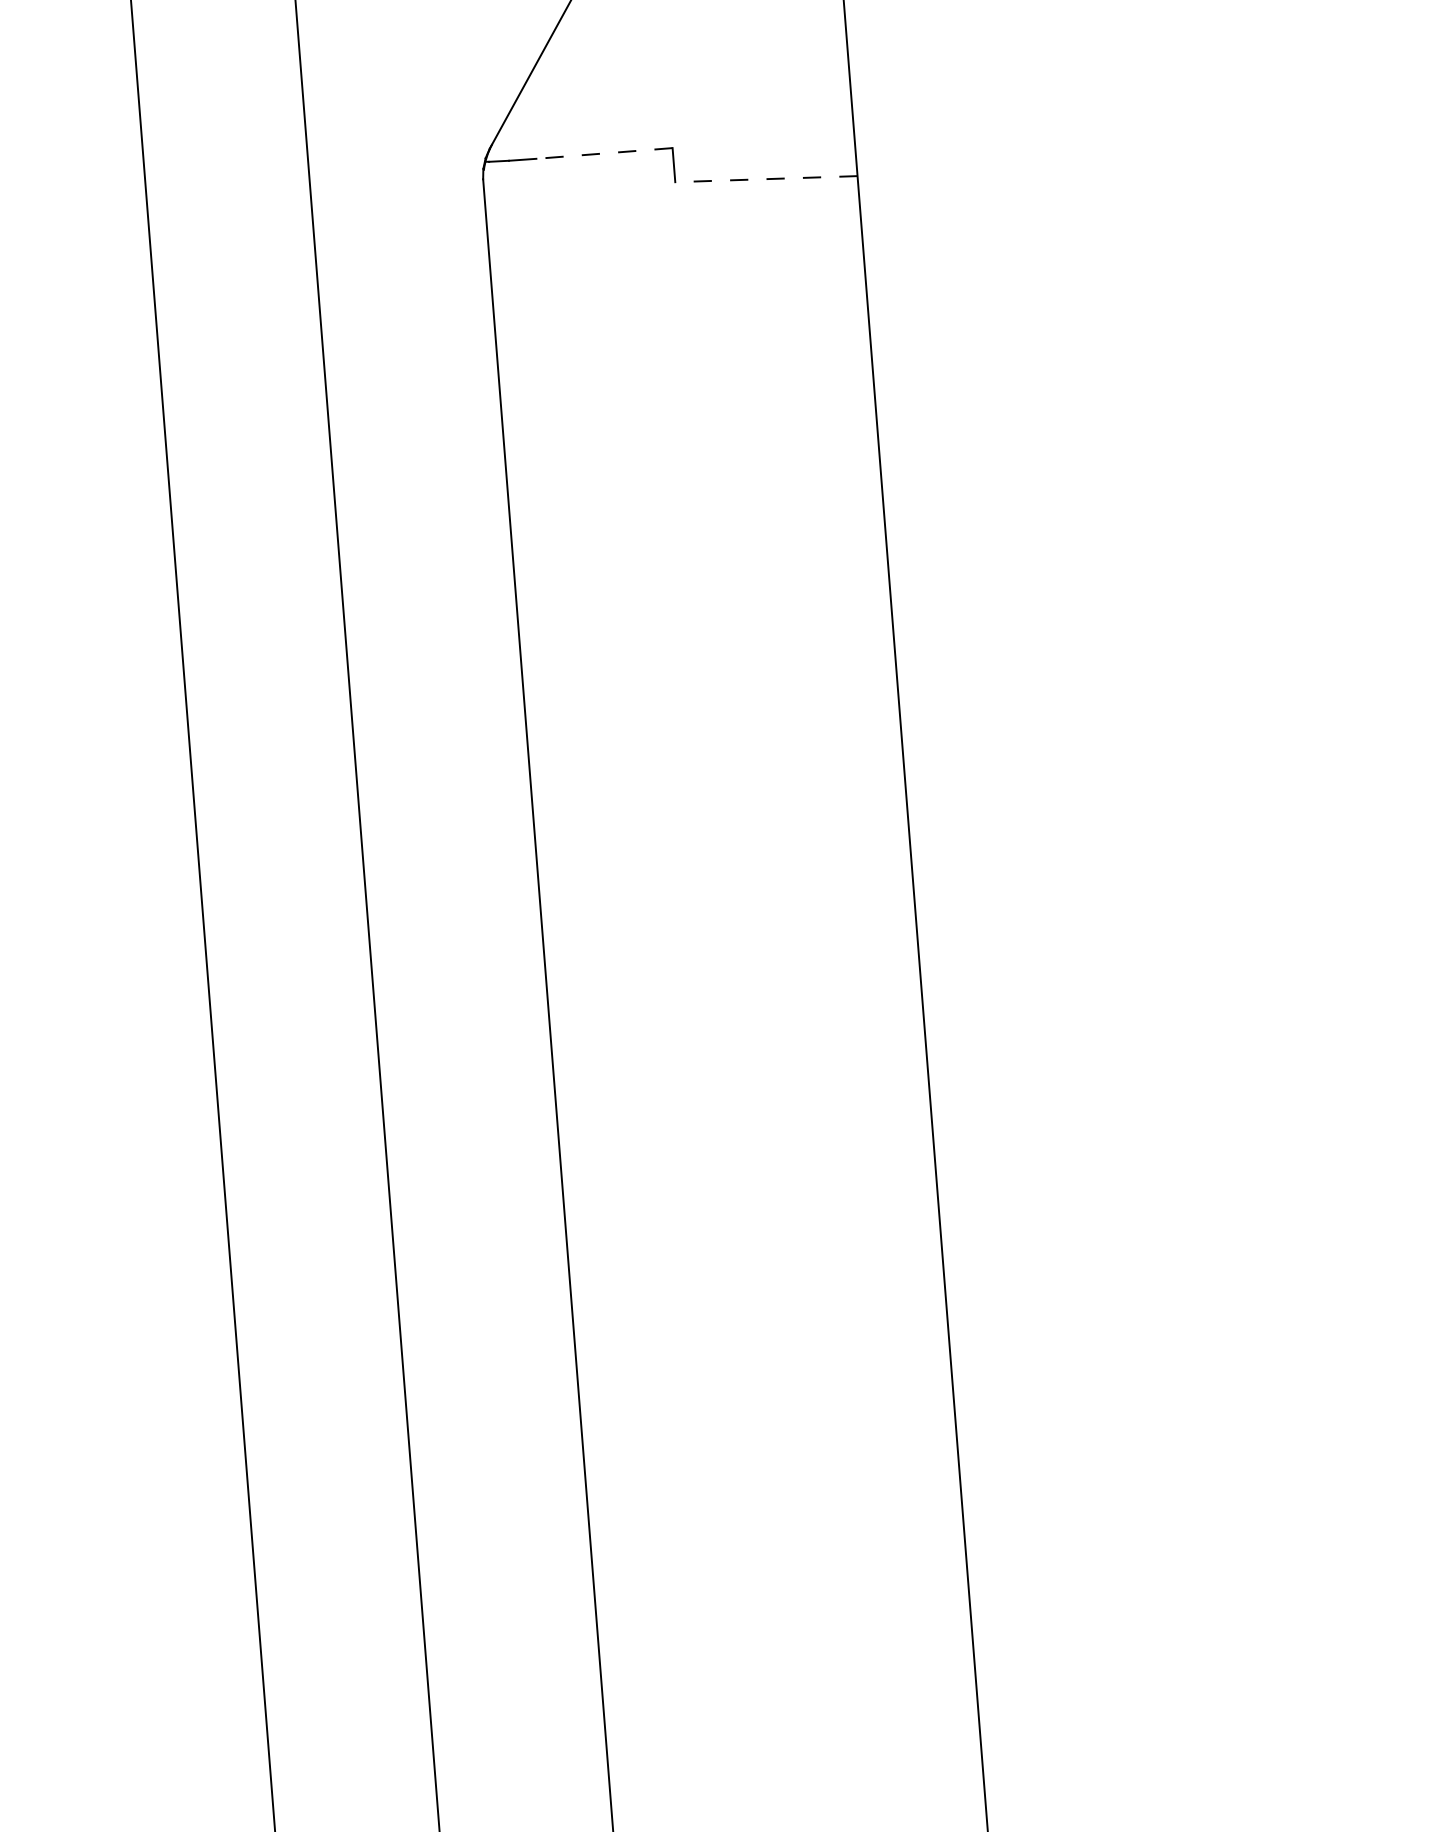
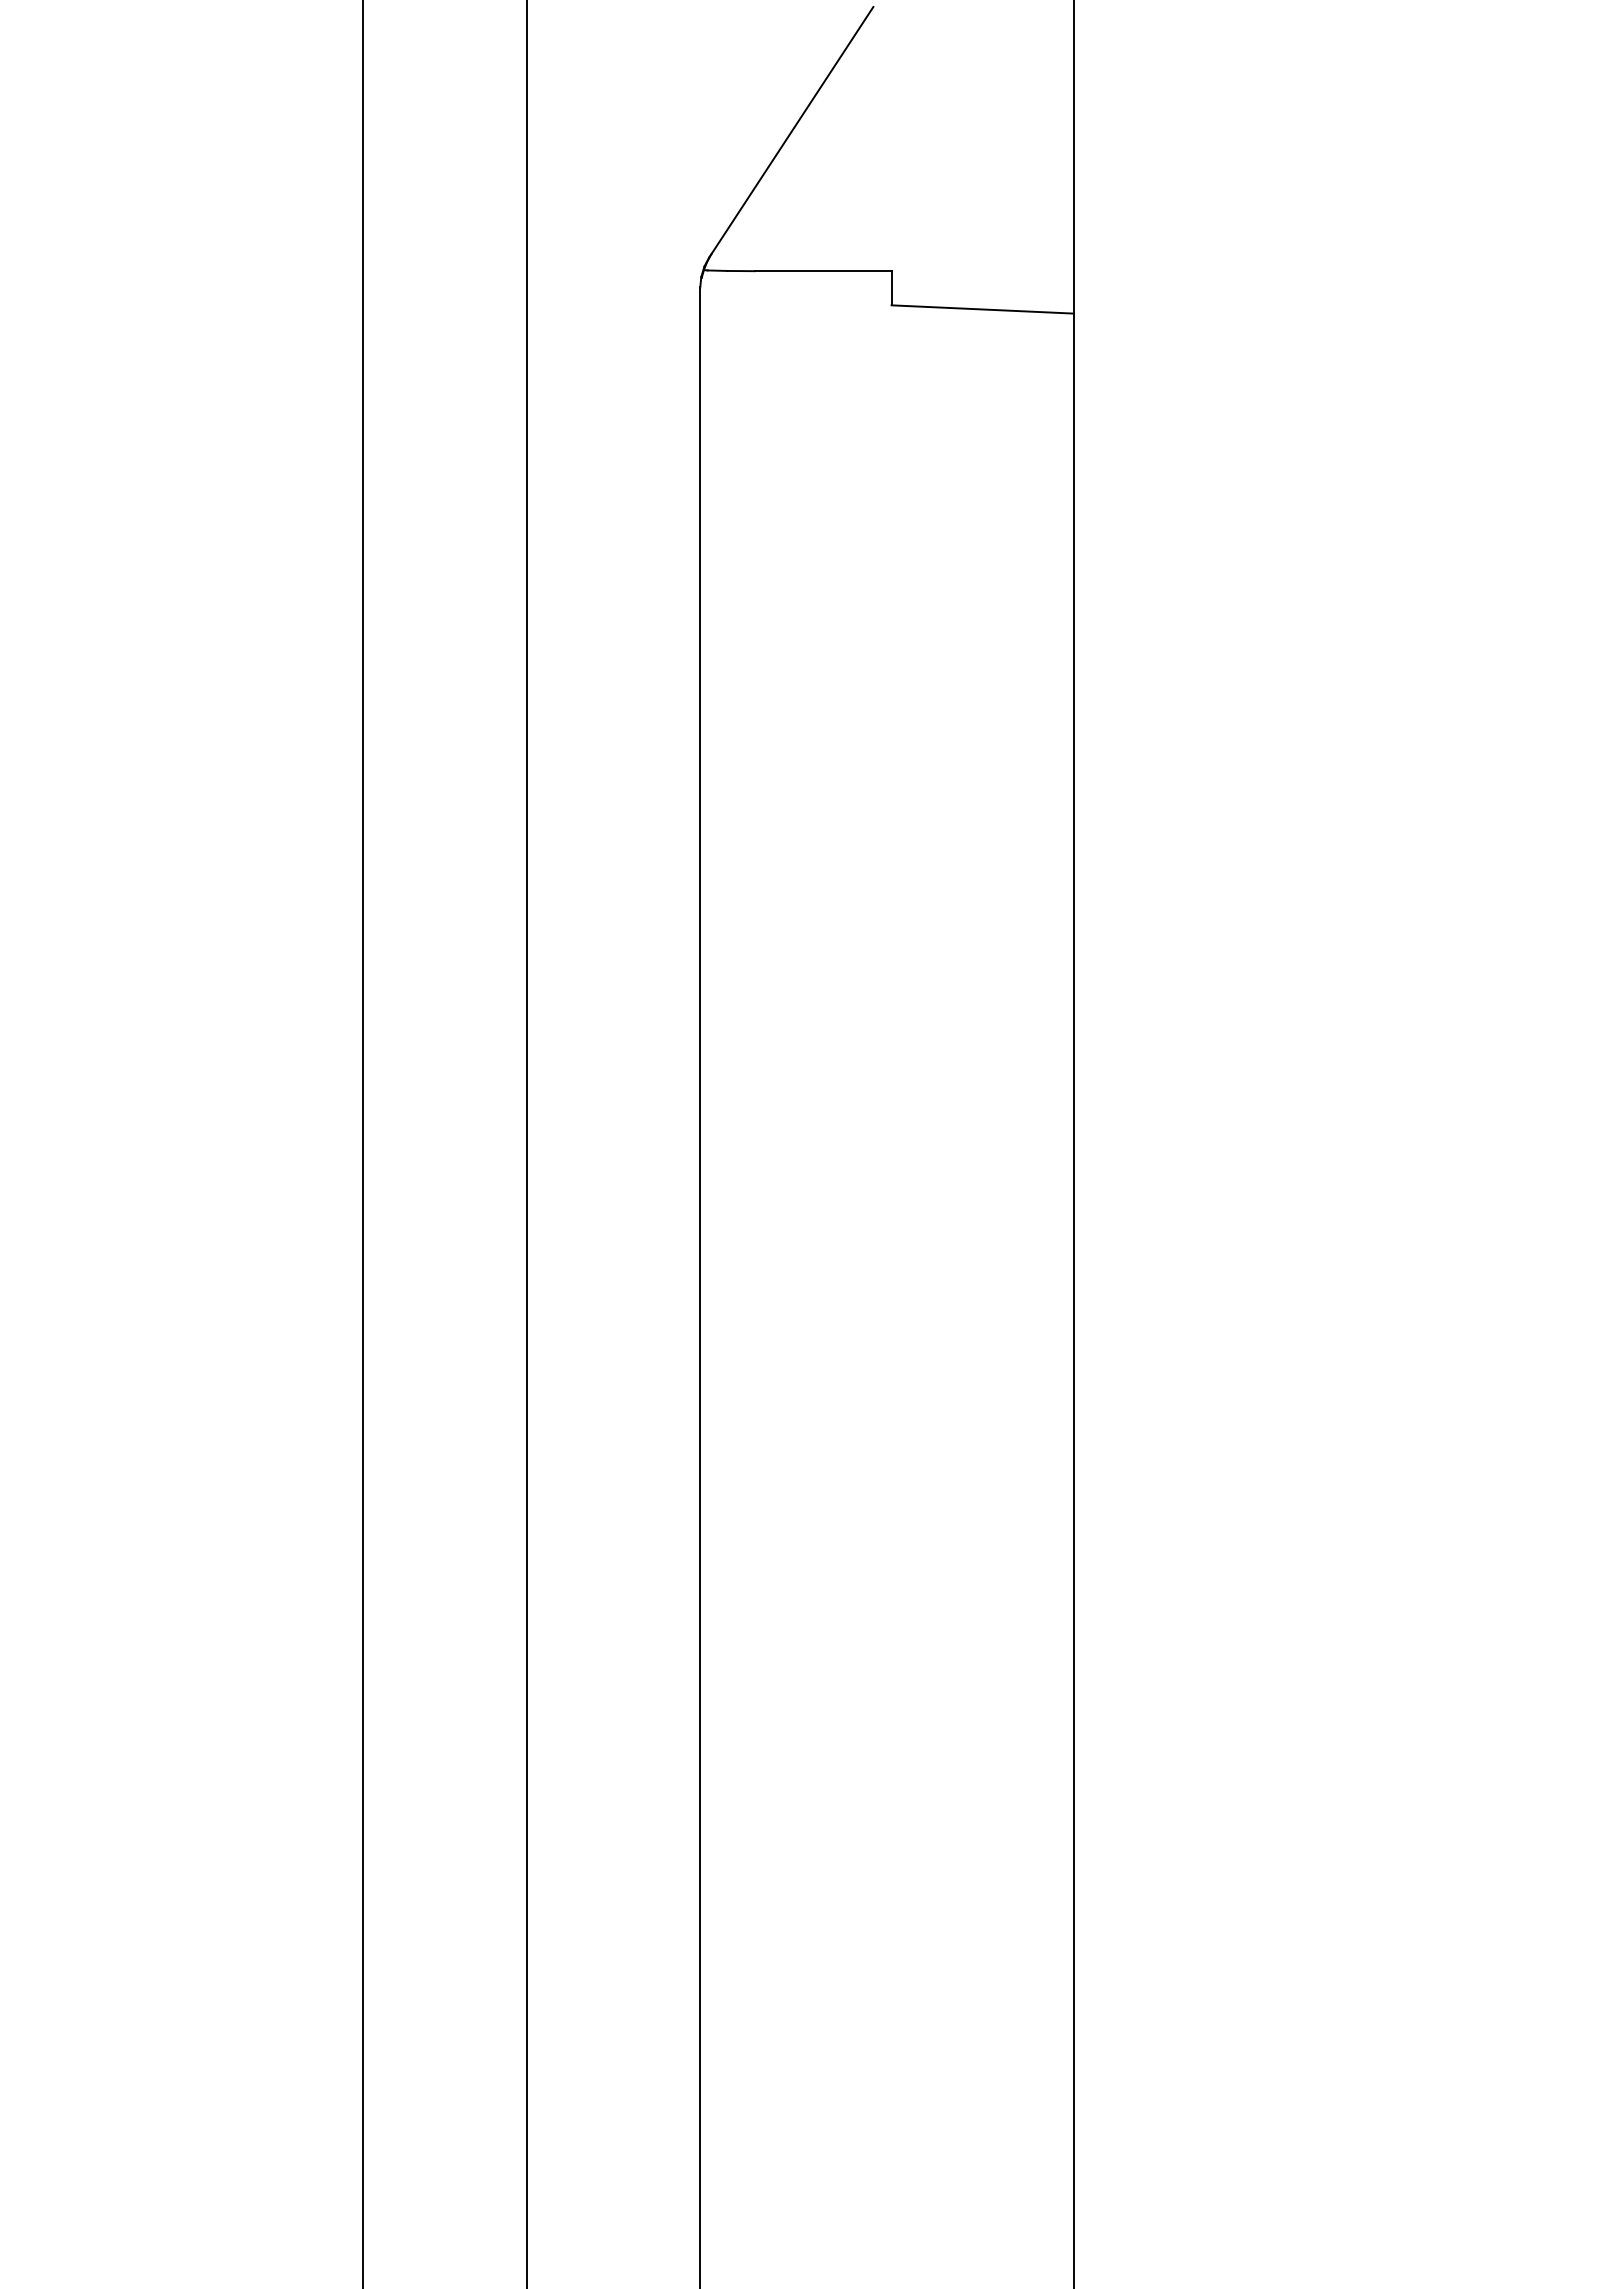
line: (603, 153) -> (822, 271), dashed -> solid
line: (766, 179) -> (982, 309), dashed -> solid

